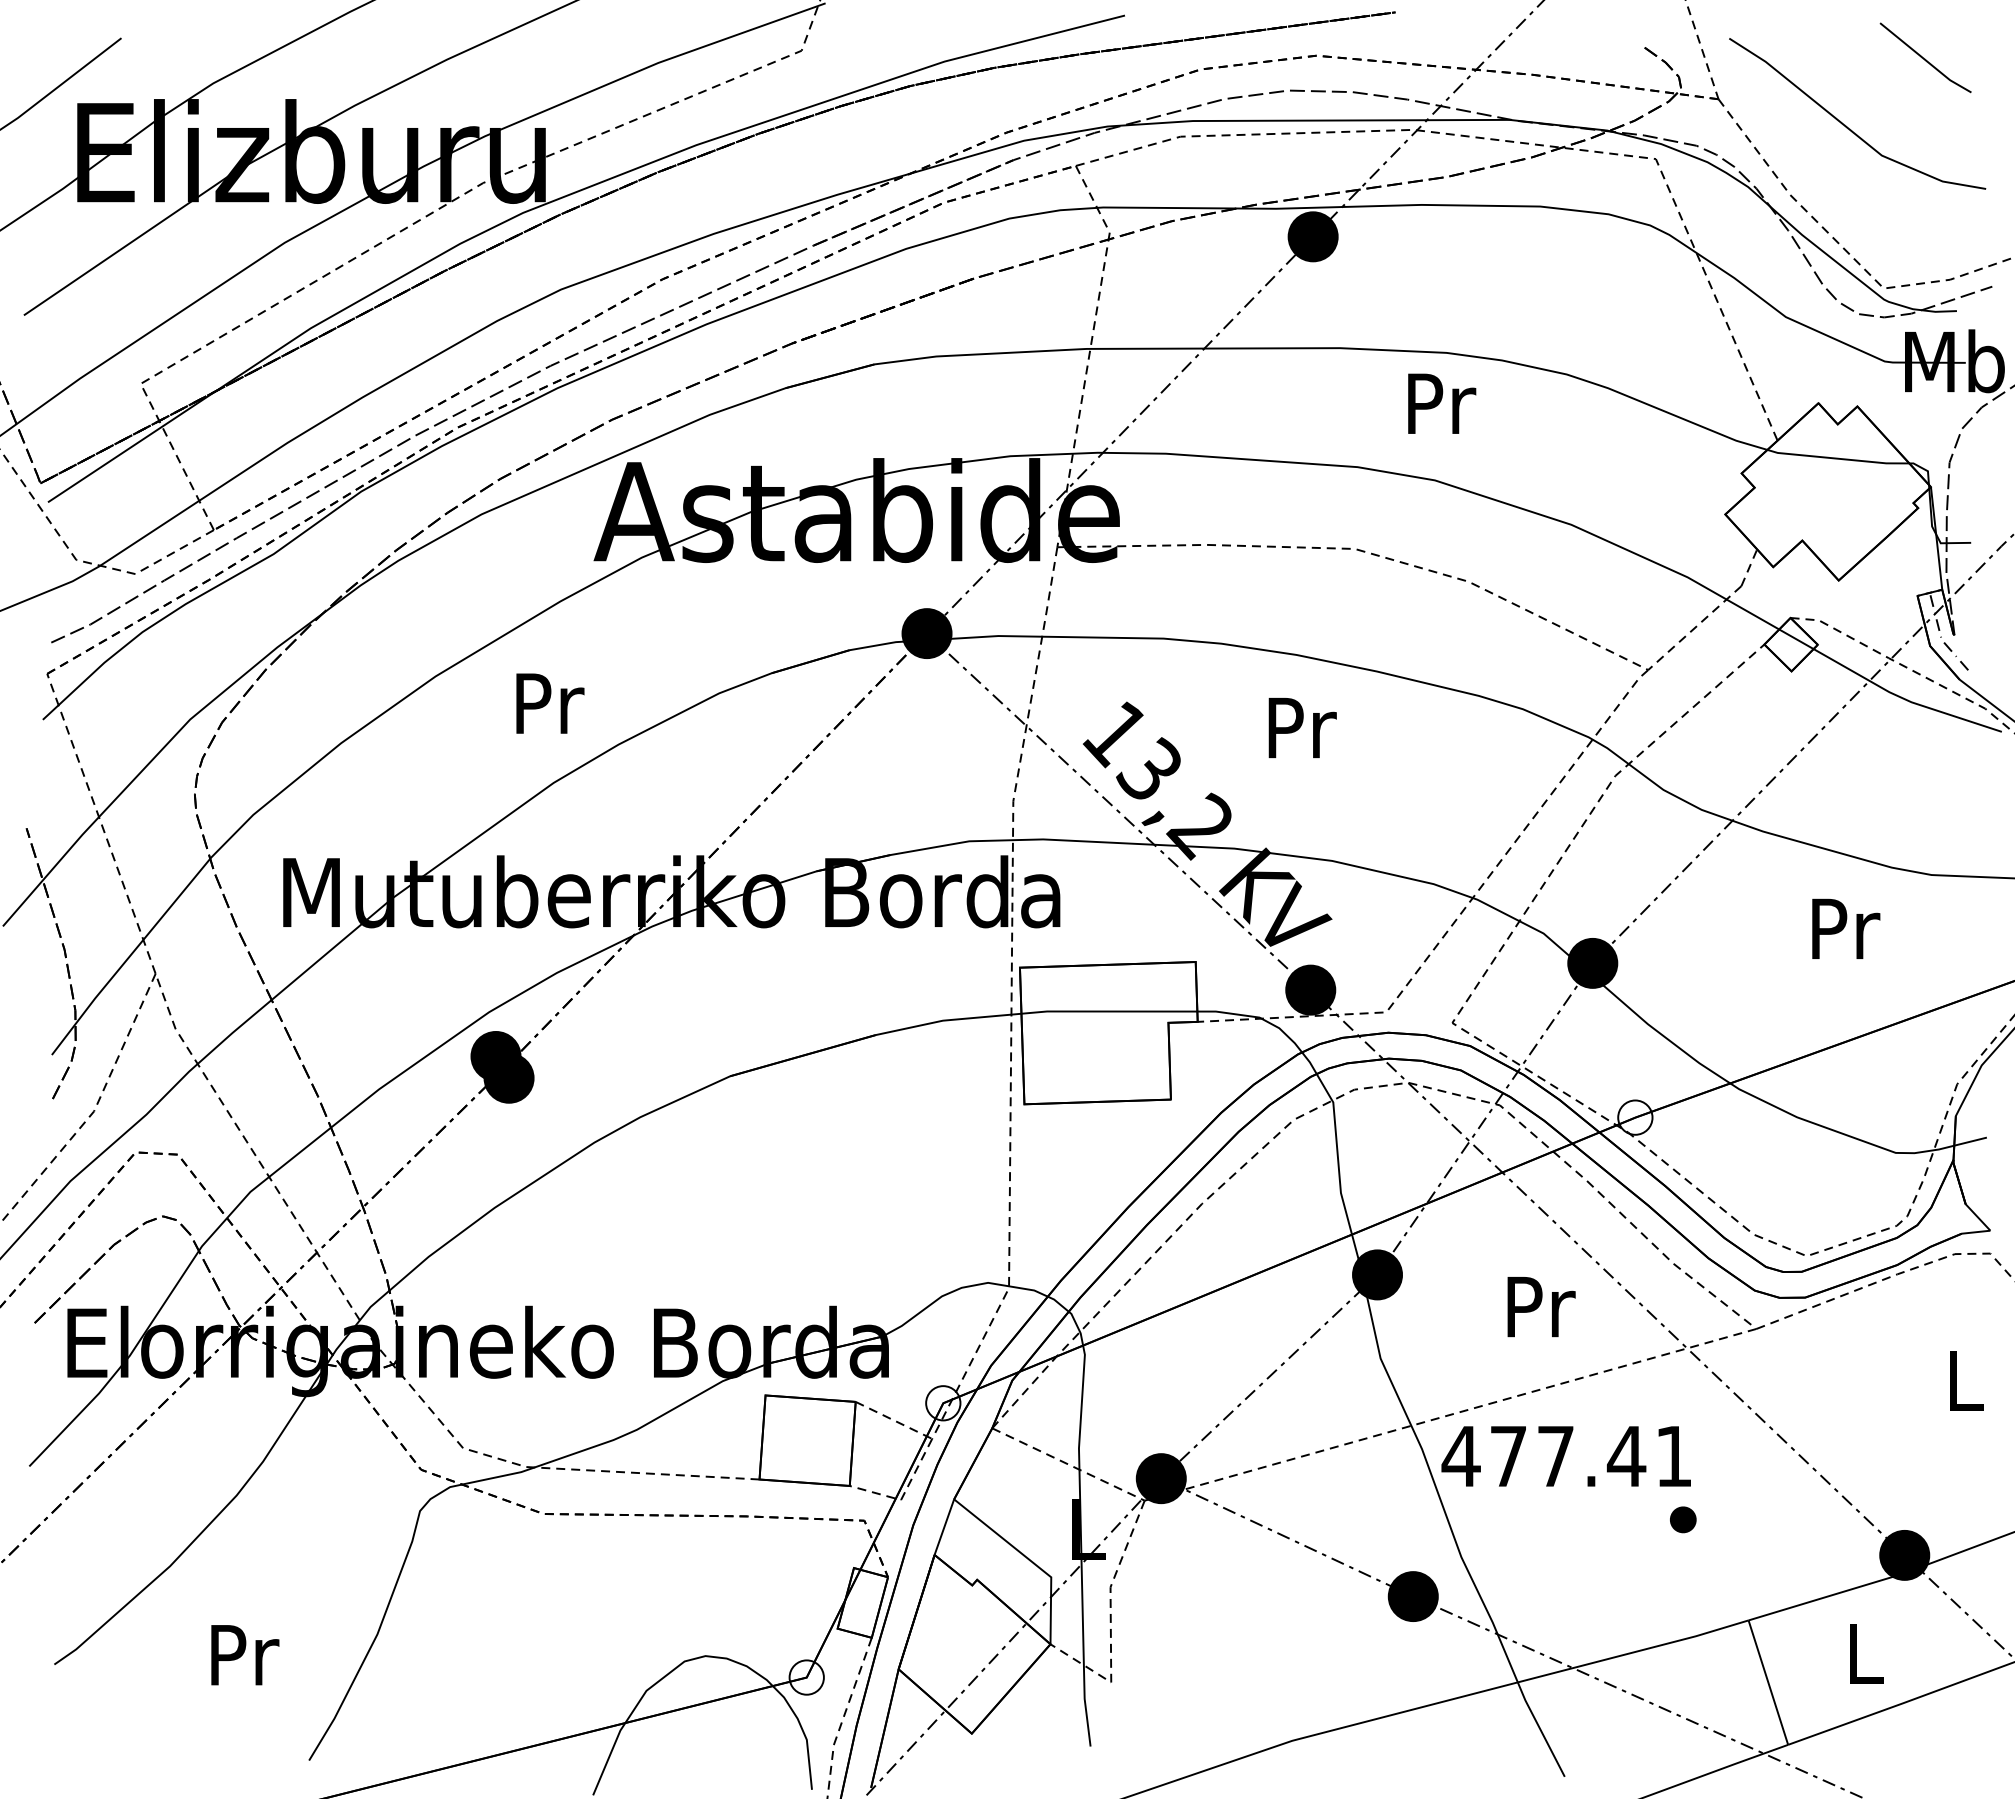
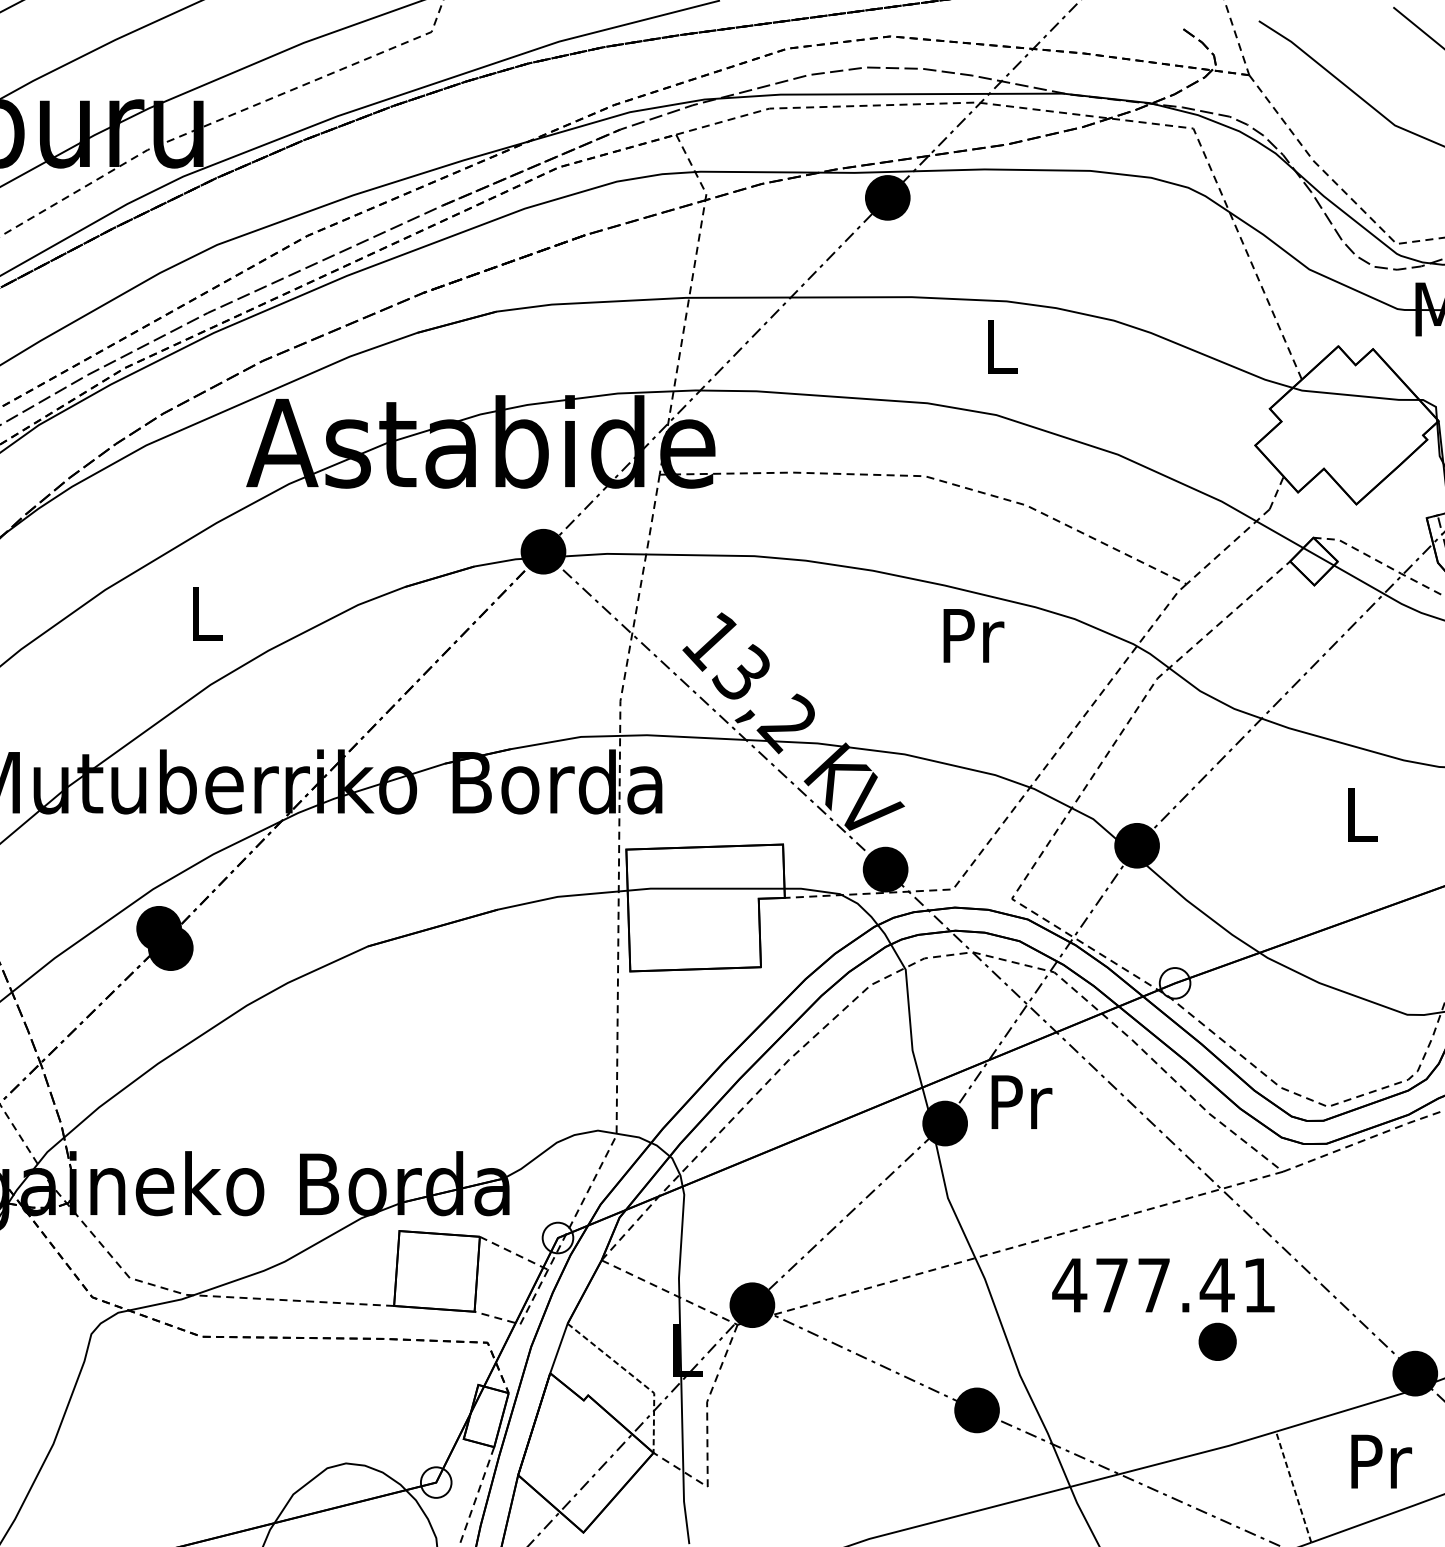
text: (1442, 403) -> (1003, 346), Pr -> L
text: (550, 703) -> (207, 614), Pr -> L
text: (1302, 727) -> (973, 635), moved
text: (1846, 928) -> (1363, 814), Pr -> L
text: (1541, 1307) -> (1021, 1102), moved
text: (1565, 1456) -> (1162, 1285), moved
part: (1683, 1519) -> (1218, 1341), size x1.6
line: (1029, 1559) -> (634, 1377), solid -> dashed
text: (1867, 1654) -> (1382, 1462), L -> Pr
line: (1768, 1682) -> (1293, 1487), solid -> dashed

